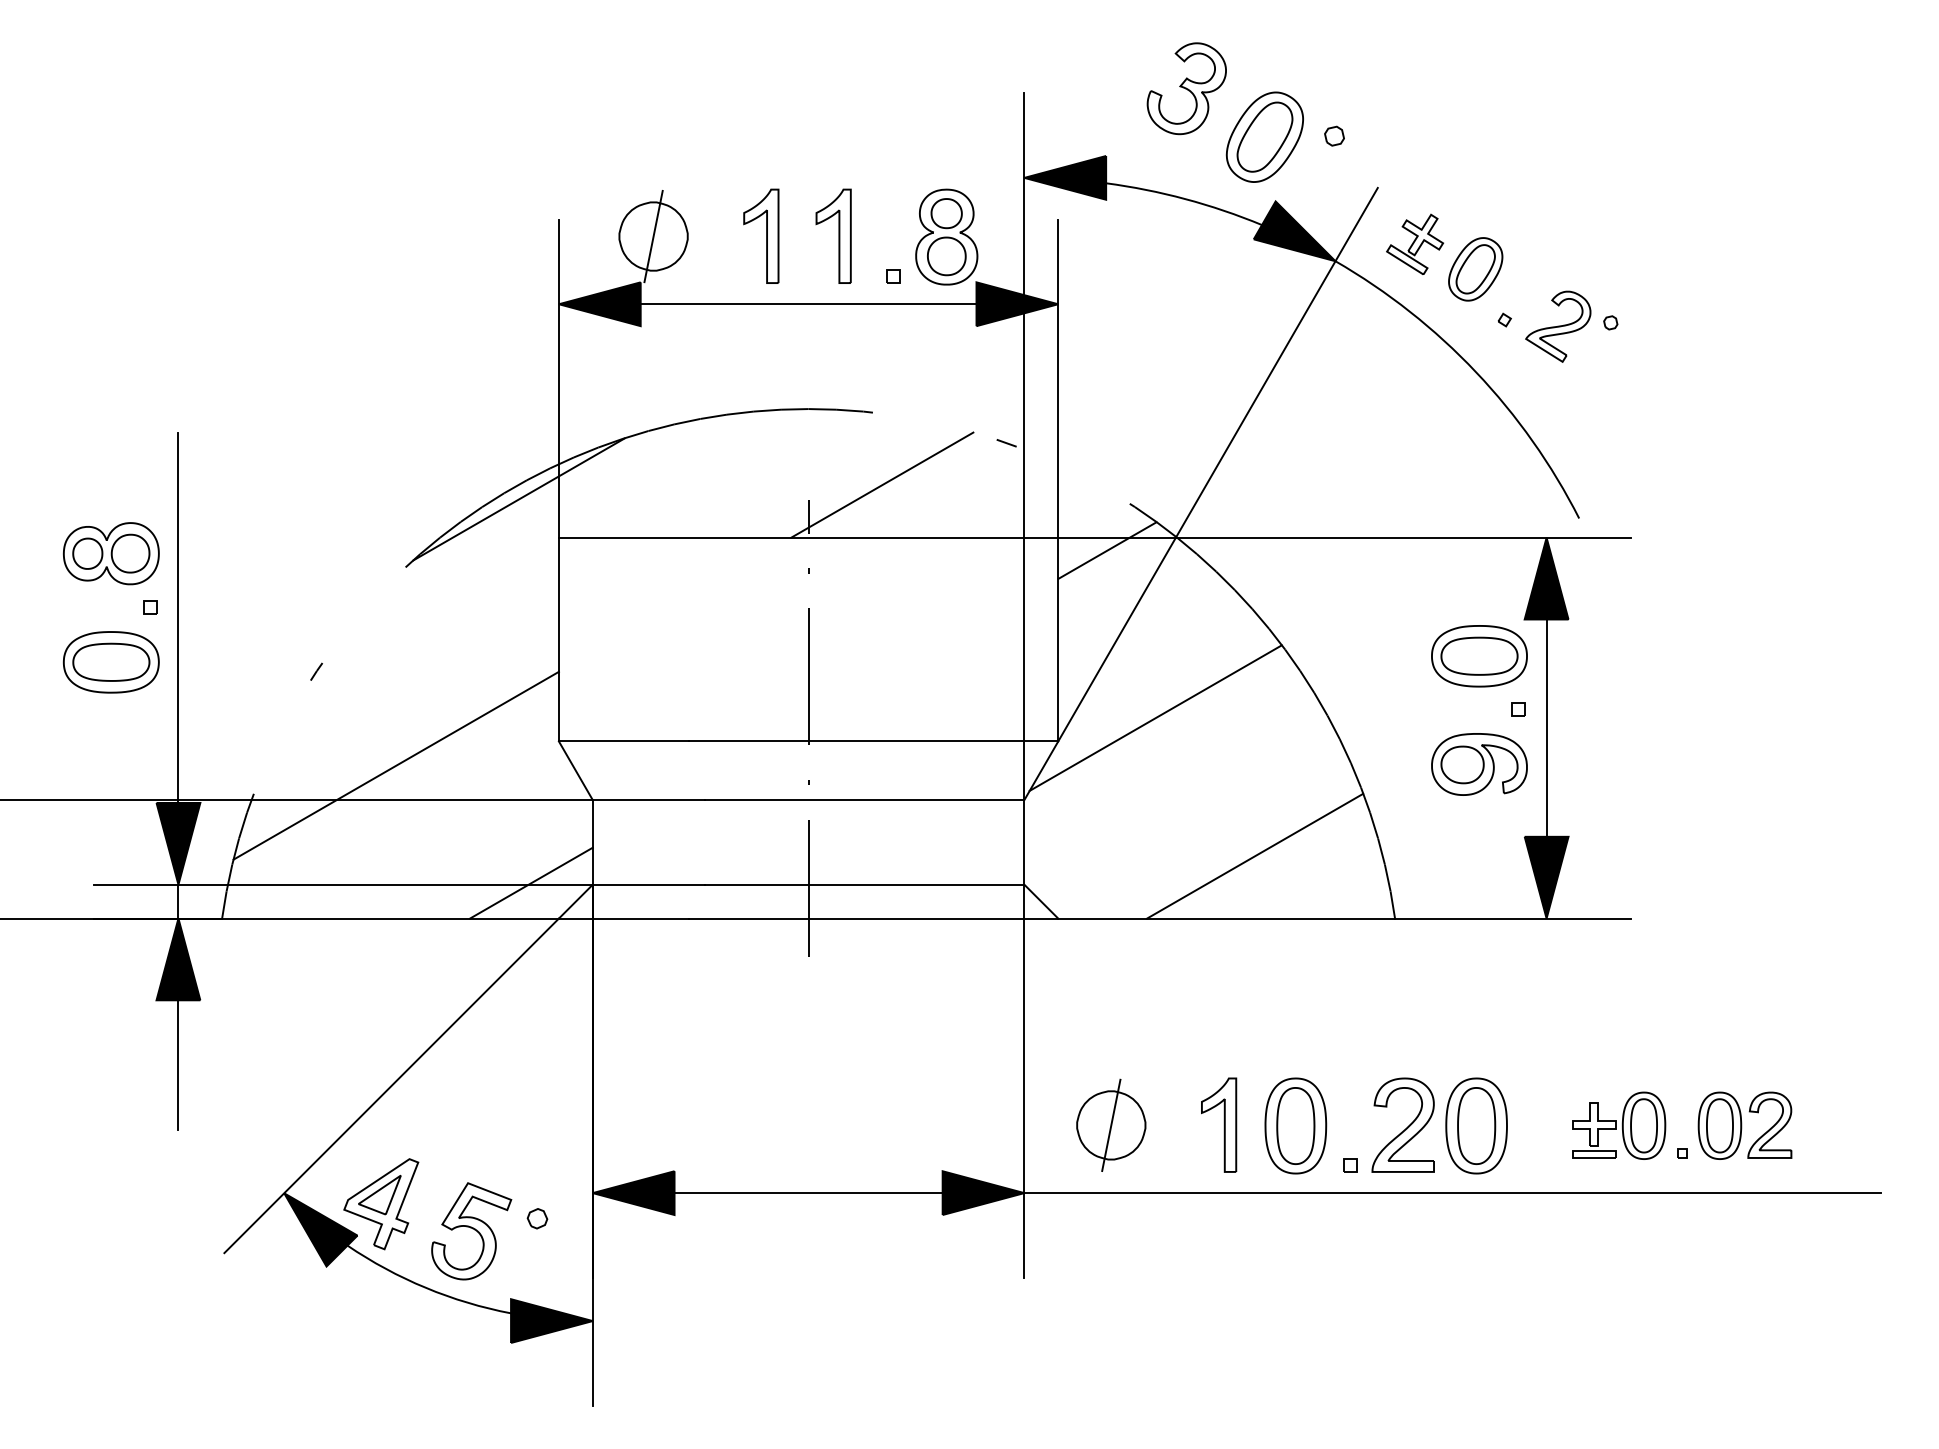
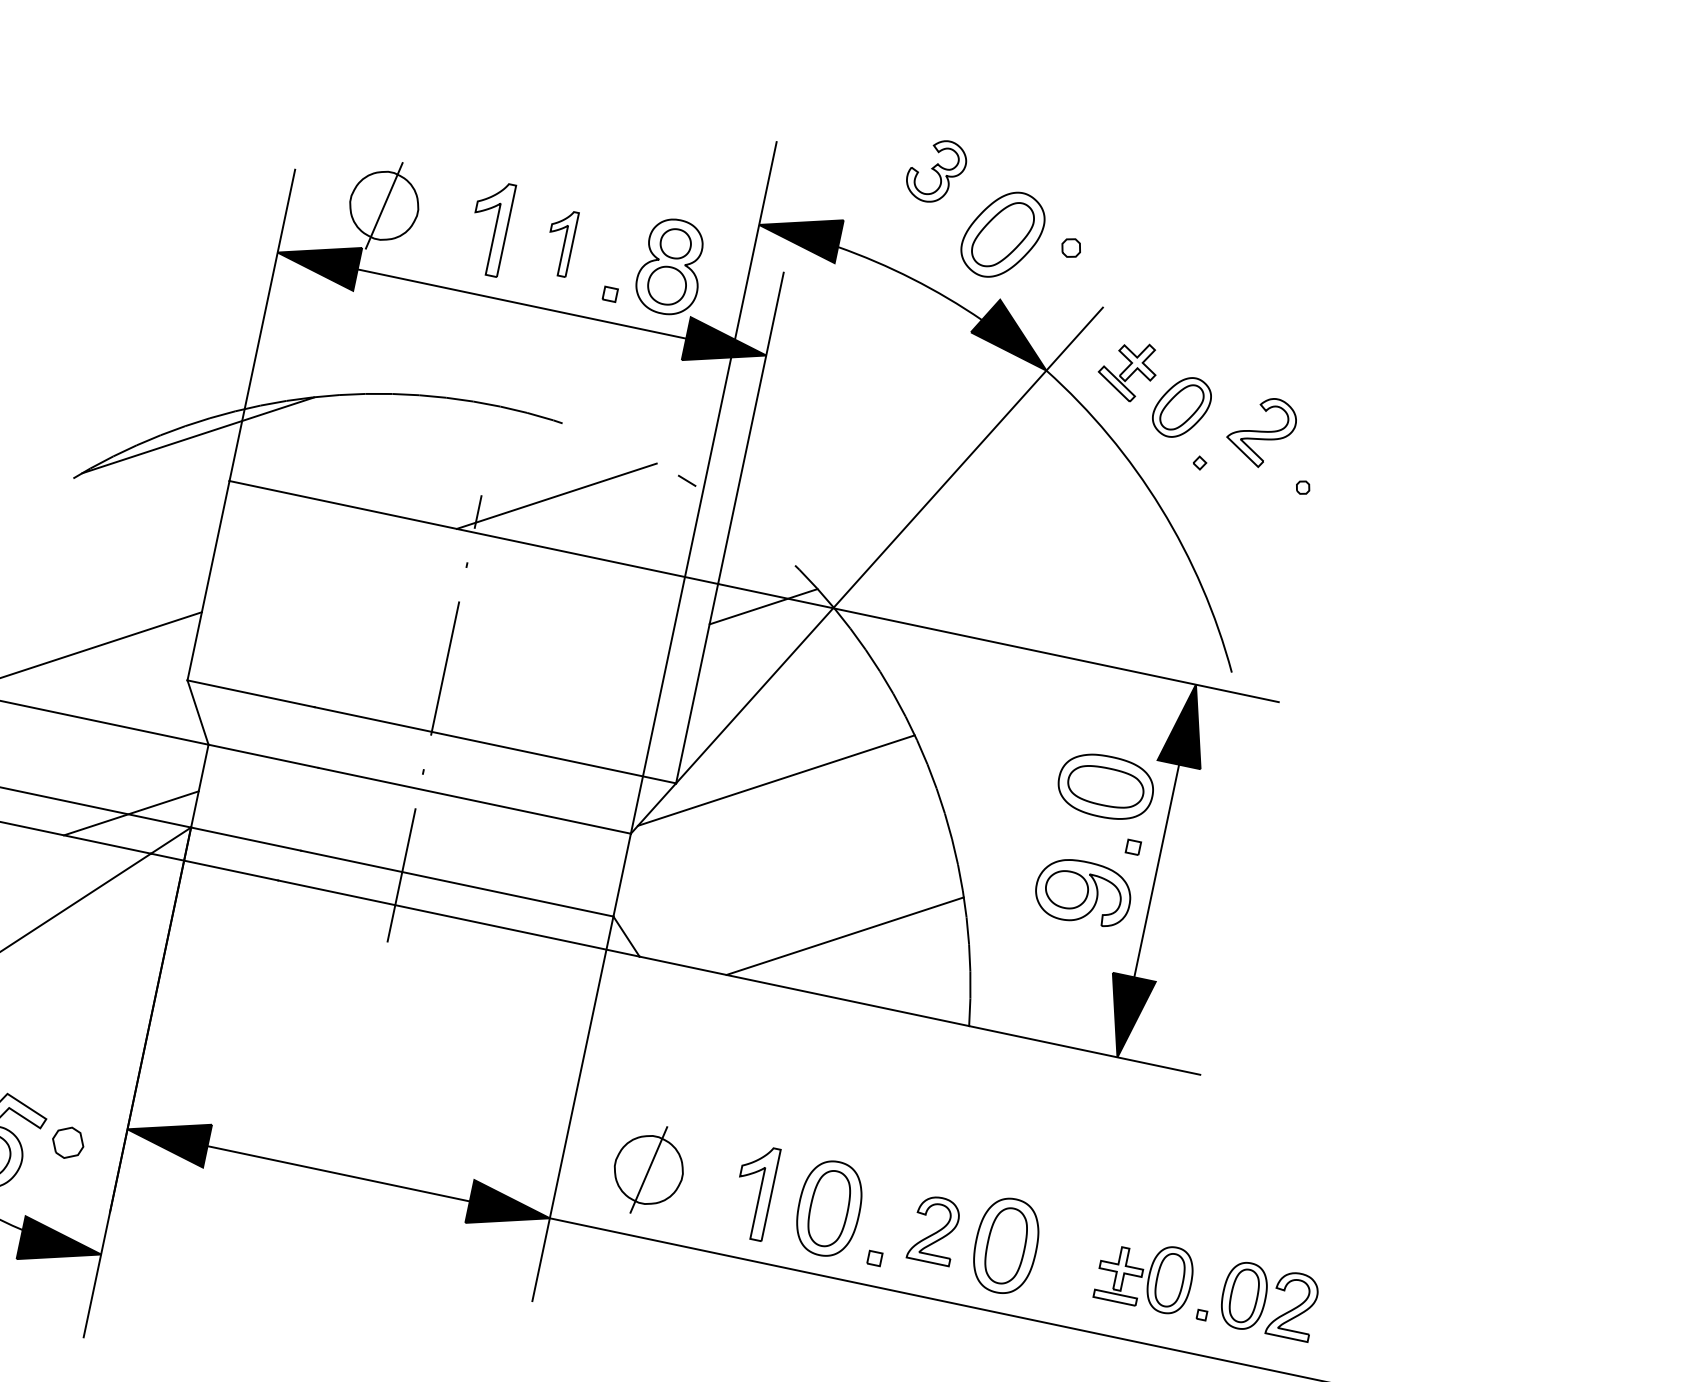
part: (1186, 88) -> (936, 170), size x0.7
part: (833, 235) -> (560, 241), size x0.7
part: (1558, 326) -> (1261, 431), moved
part: (1402, 1124) -> (933, 1229), size x0.7
part: (537, 1218) -> (68, 1142), size x1.6

